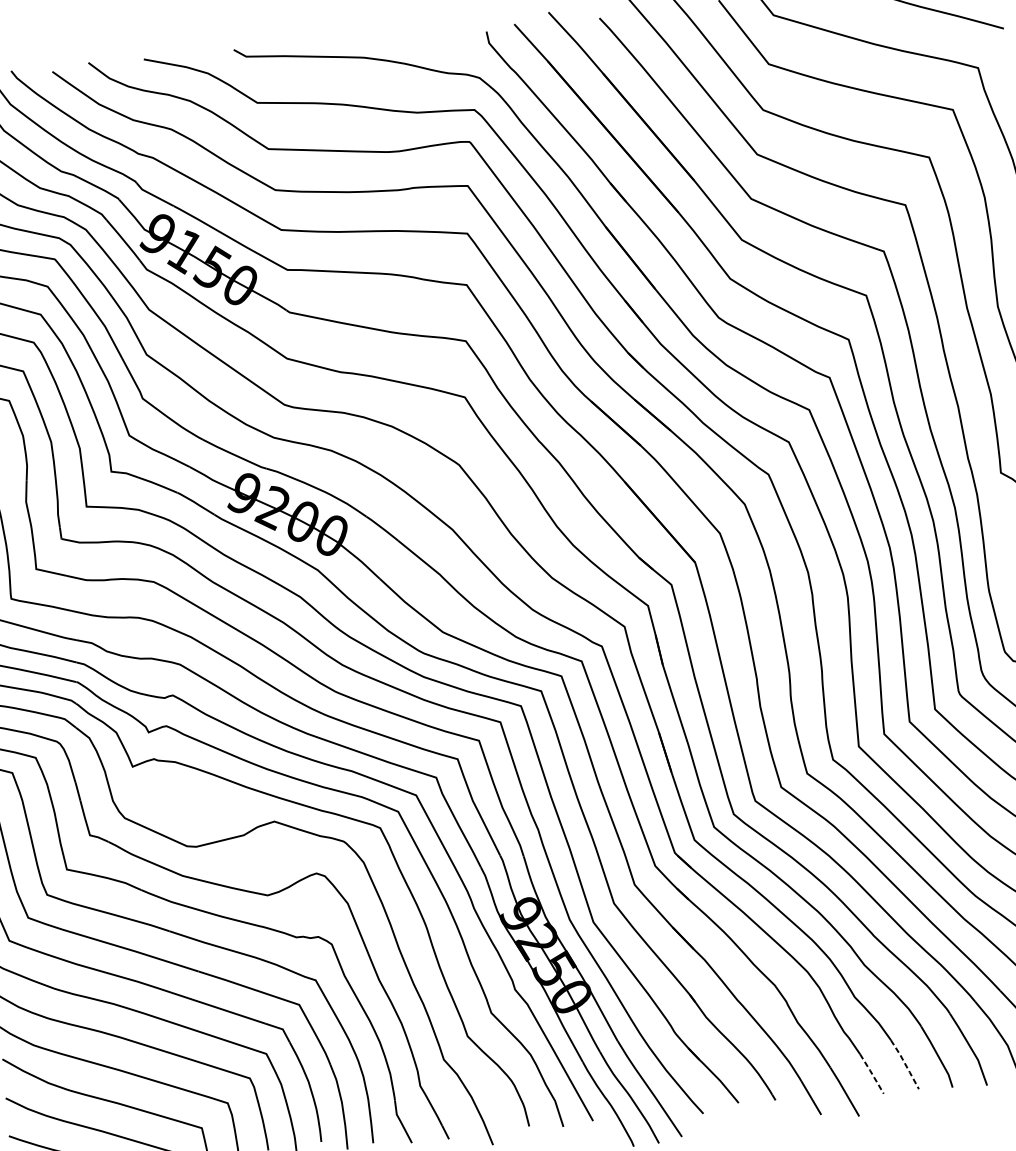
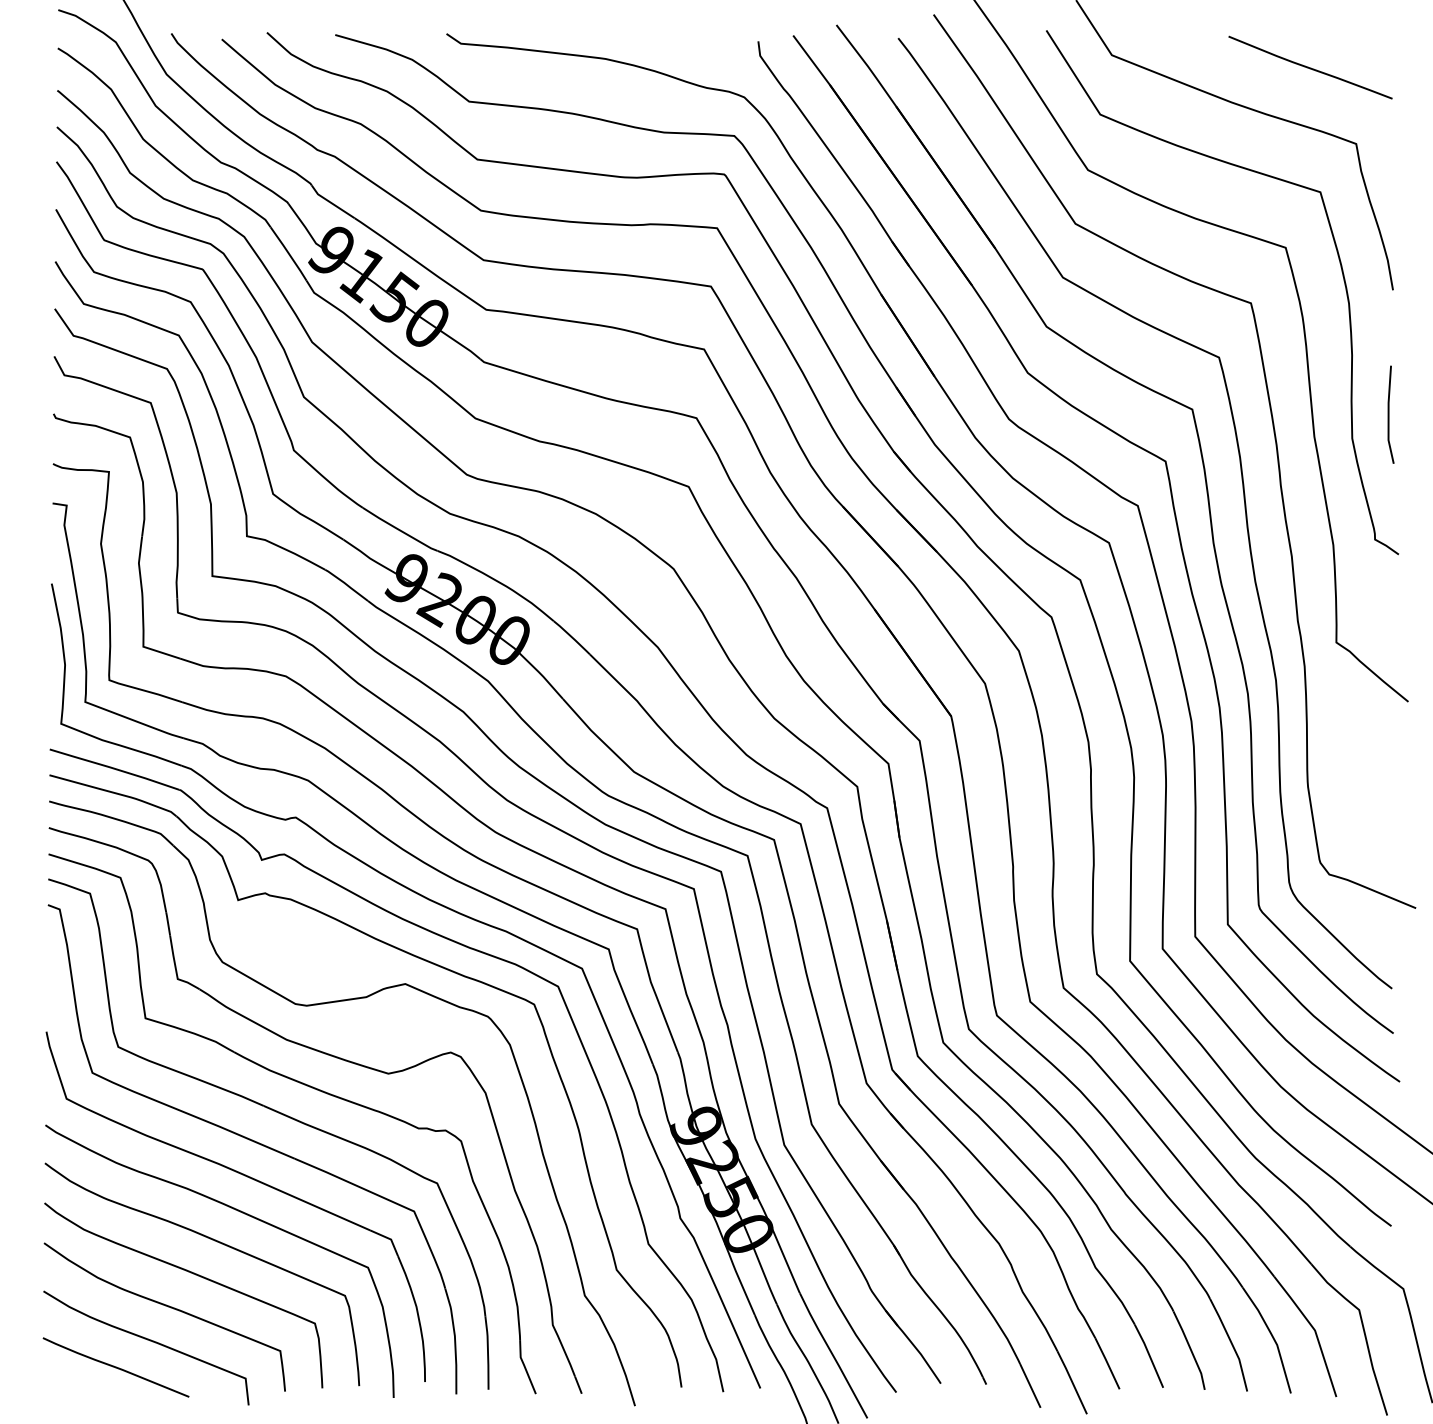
line: (905, 1064) -> (1149, 1356), dashed -> solid
line: (871, 1073) -> (1107, 1363), dashed -> solid

